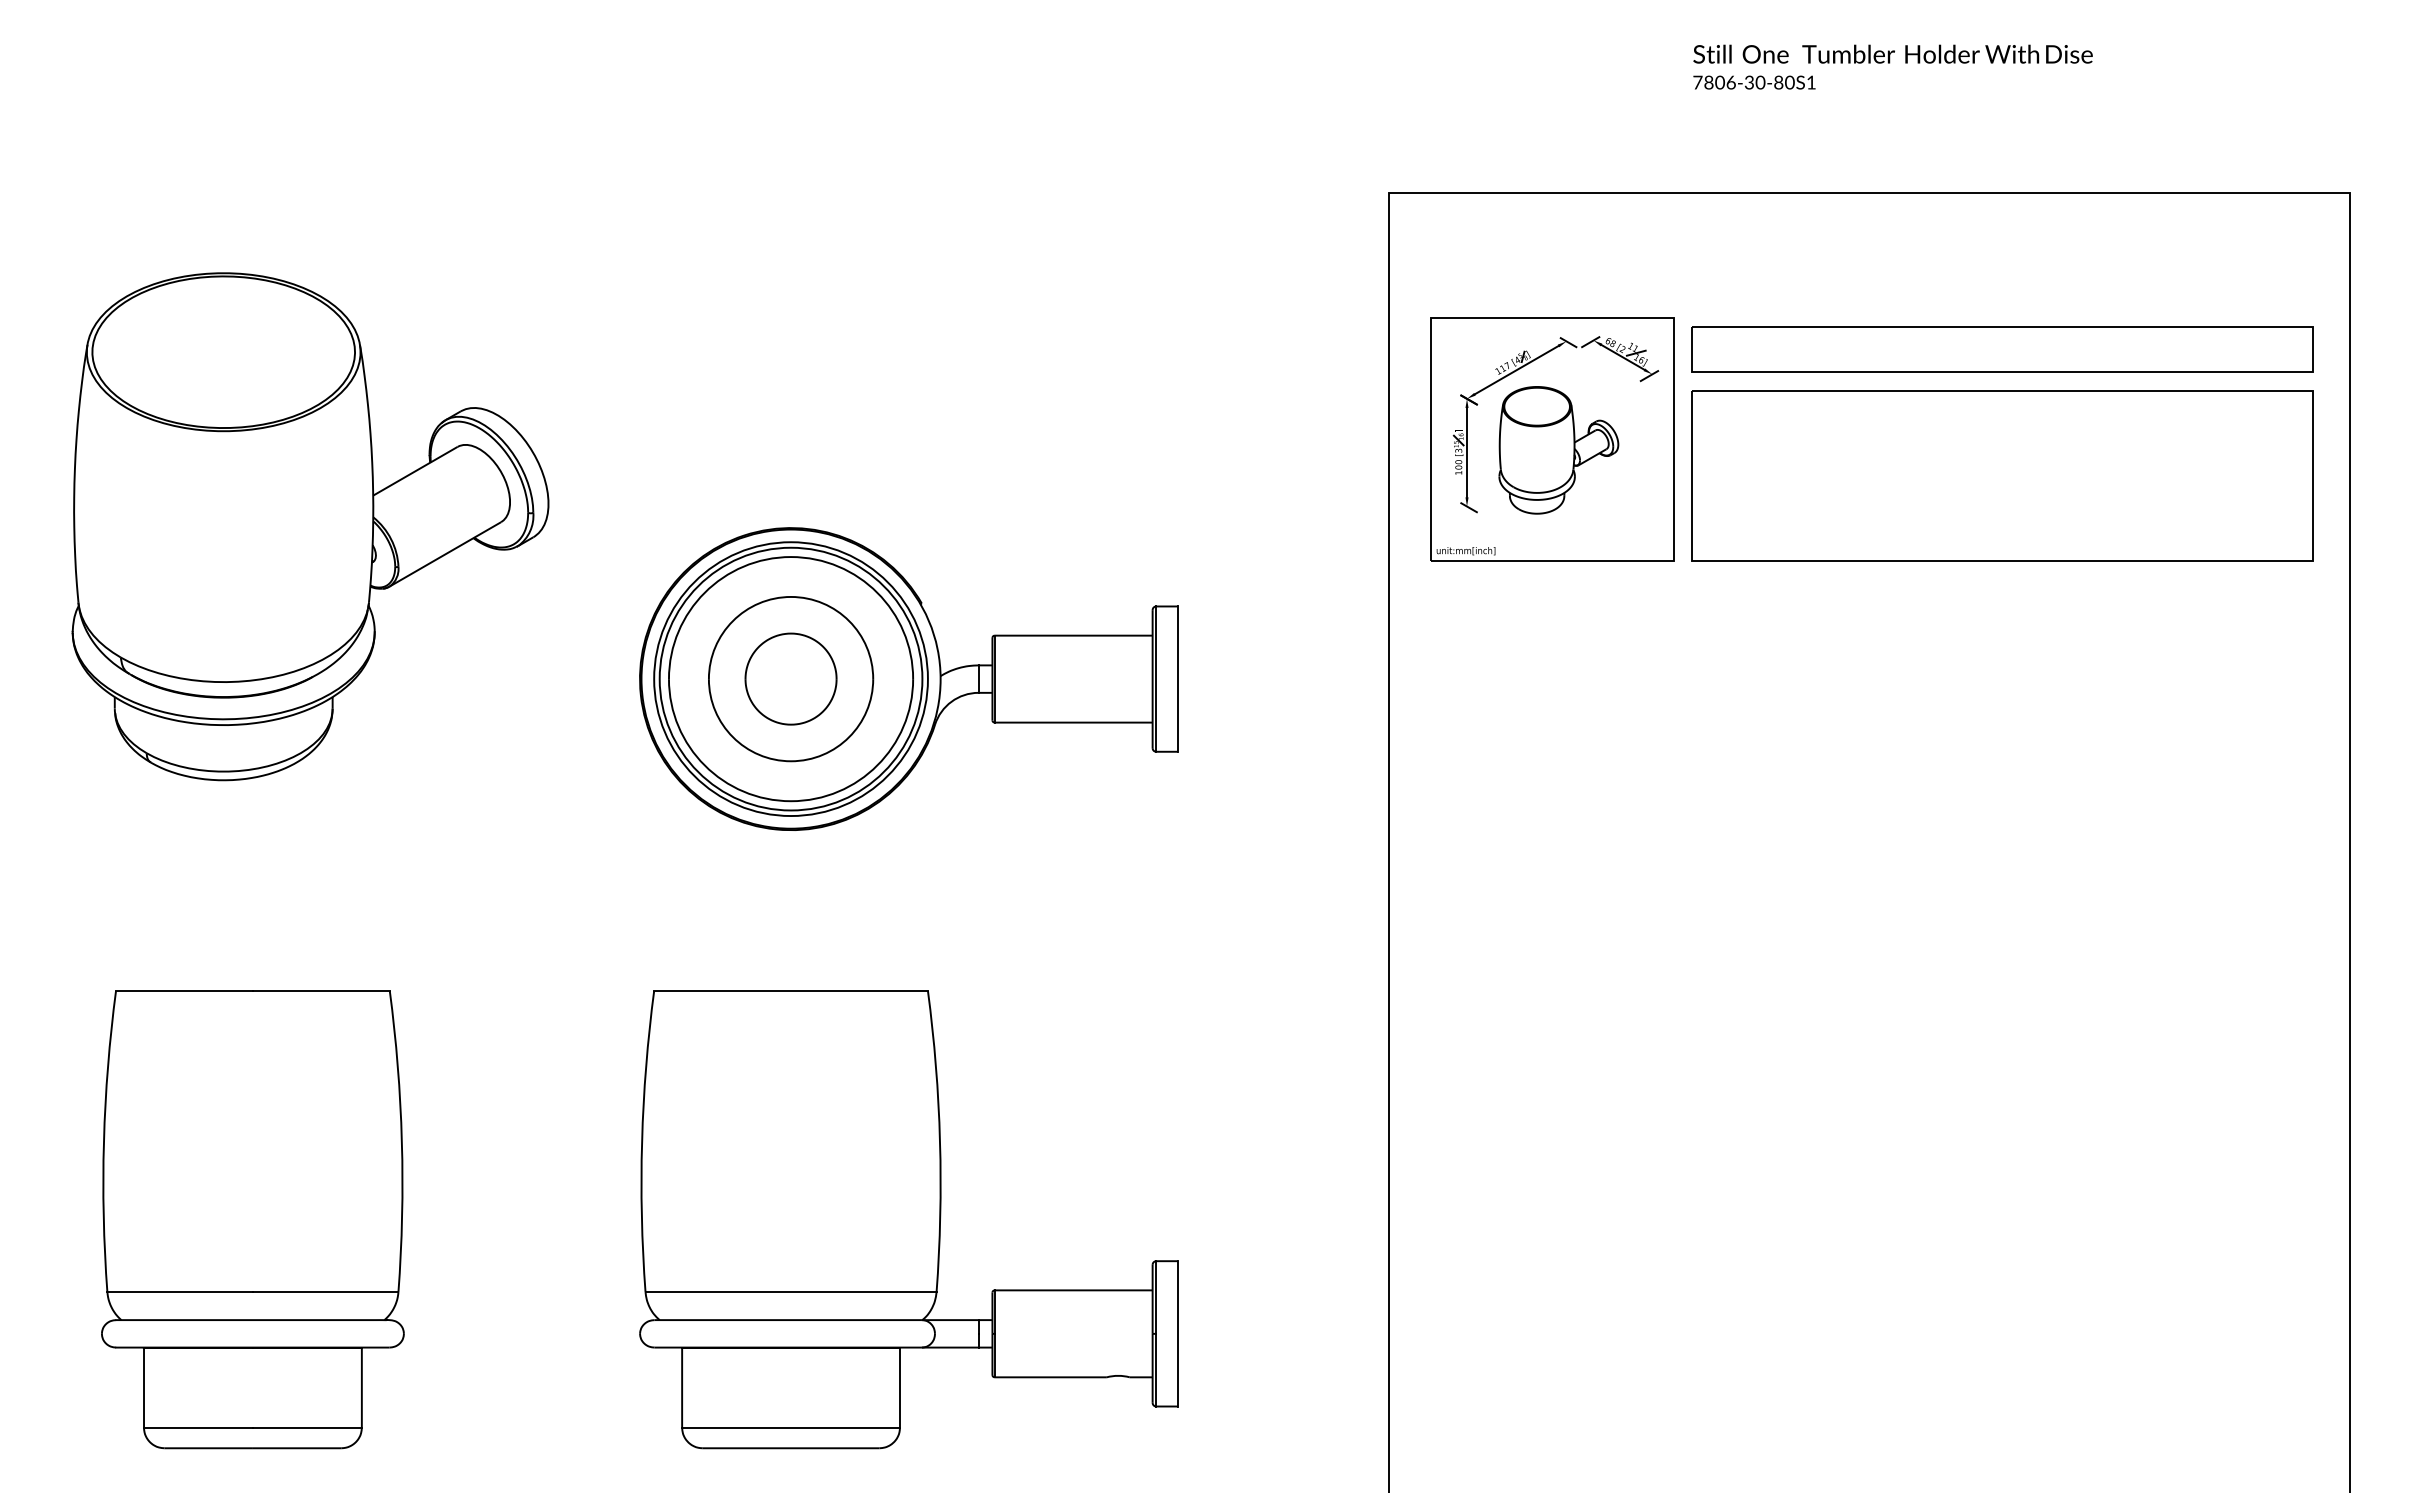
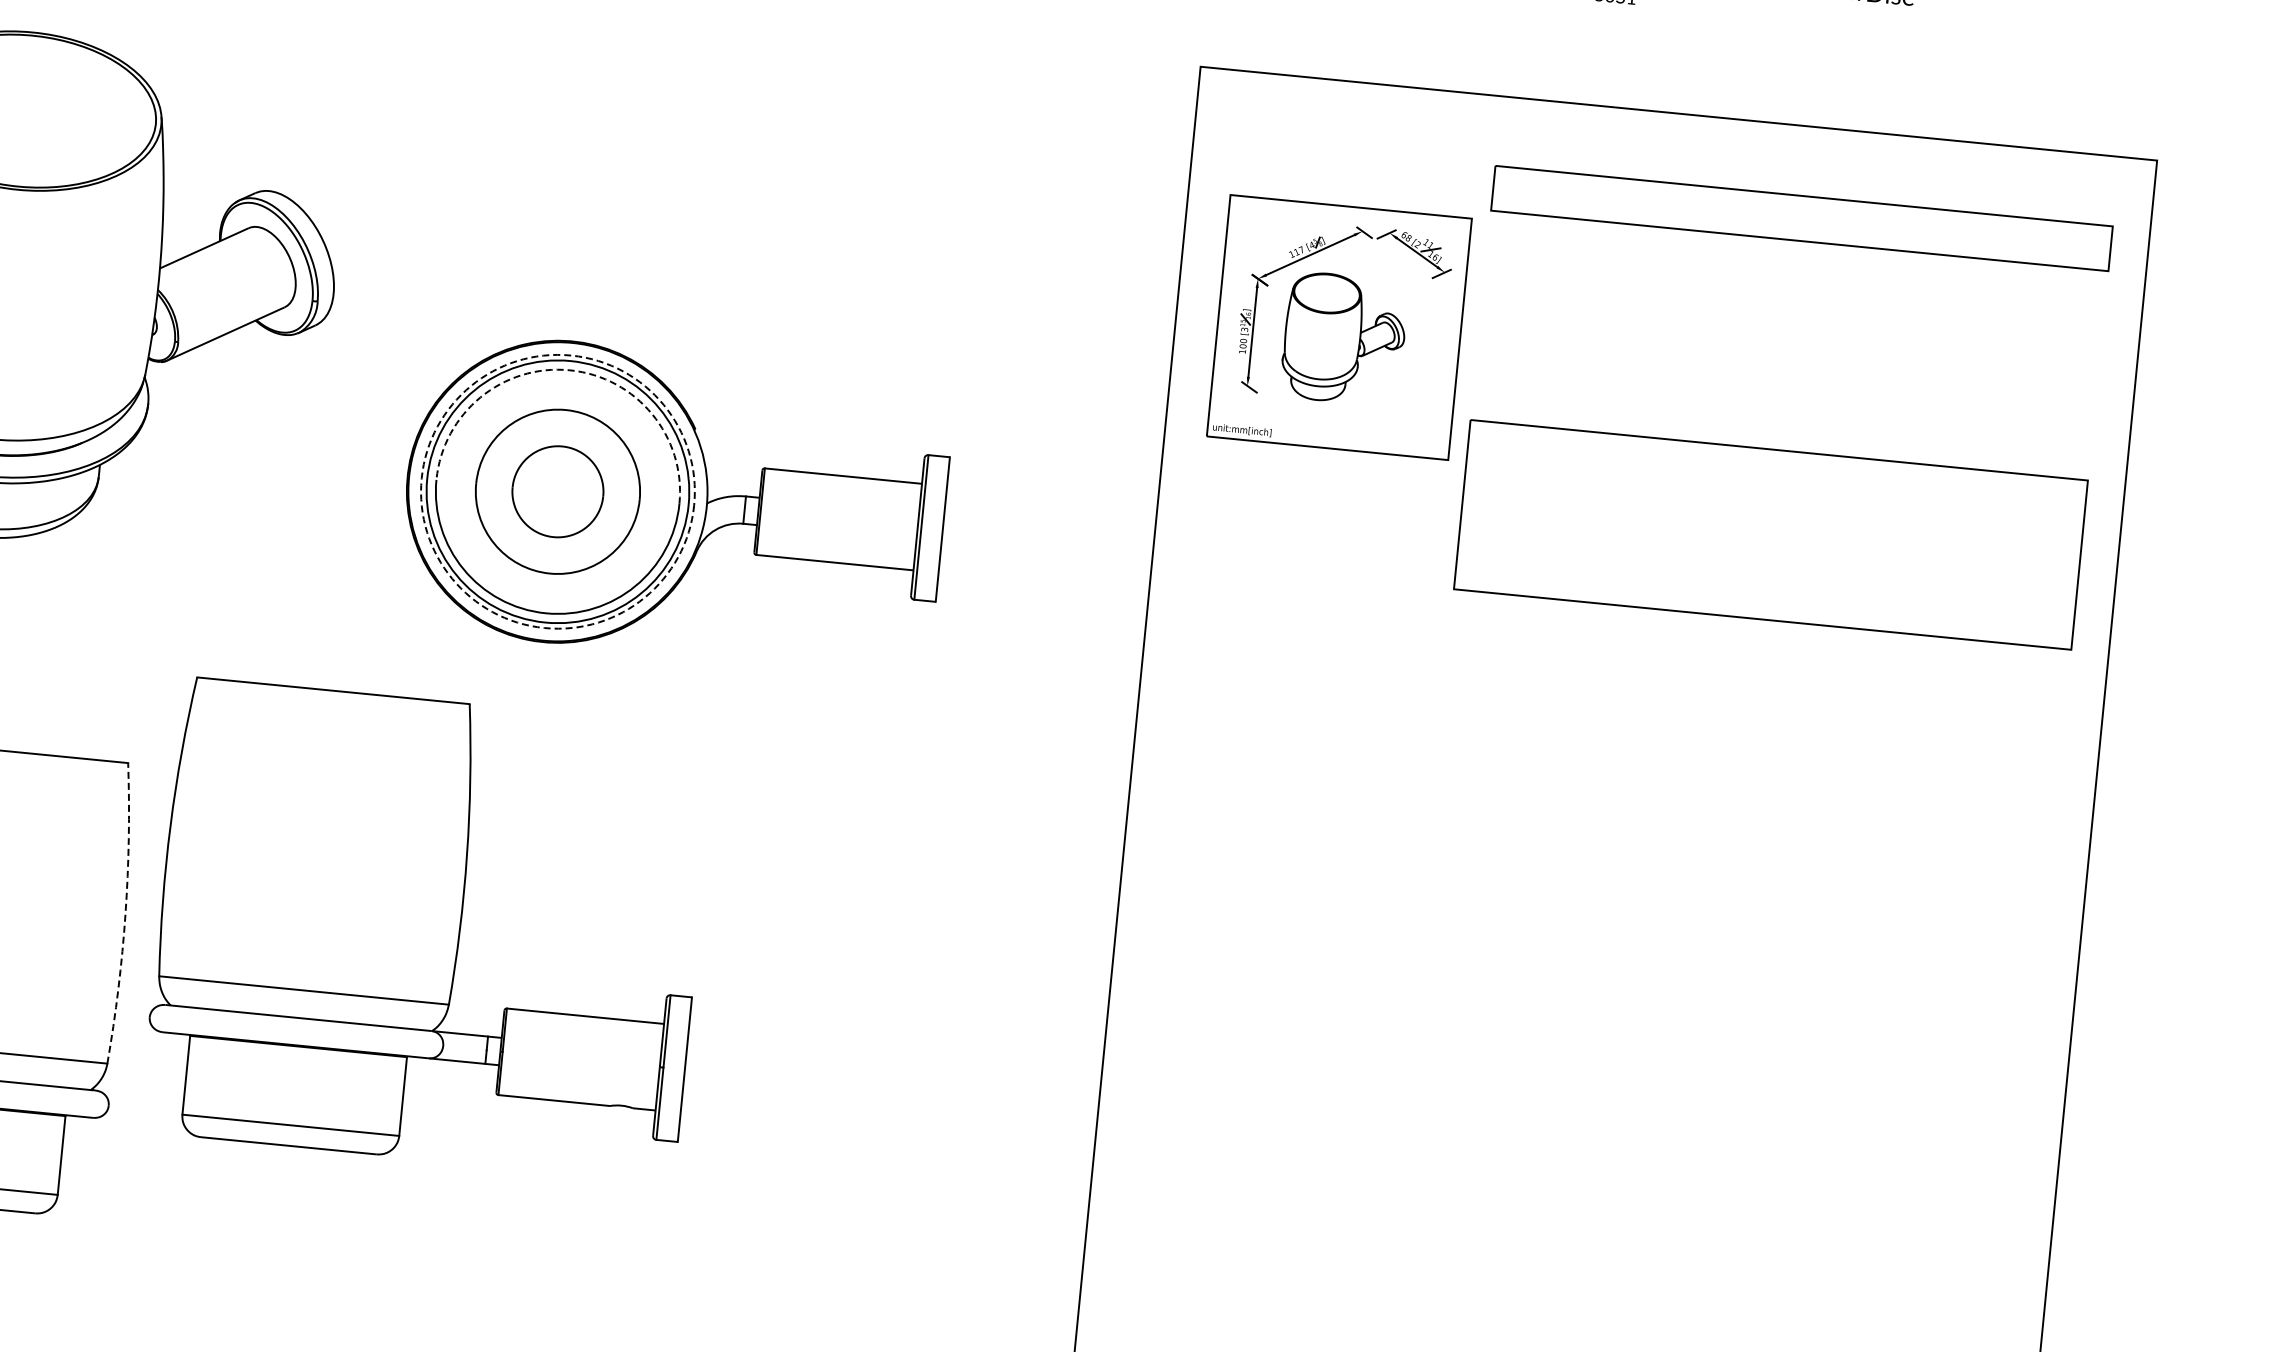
part: (2002, 349) -> (1802, 218), moved
part: (2002, 475) -> (1770, 534), moved
arc: (791, 557) -> (570, 370), solid -> dashed
circle: (790, 679) -> (557, 492), solid -> dashed
arc: (401, 1141) -> (125, 913), solid -> dashed
part: (908, 1219) -> (428, 929), moved

